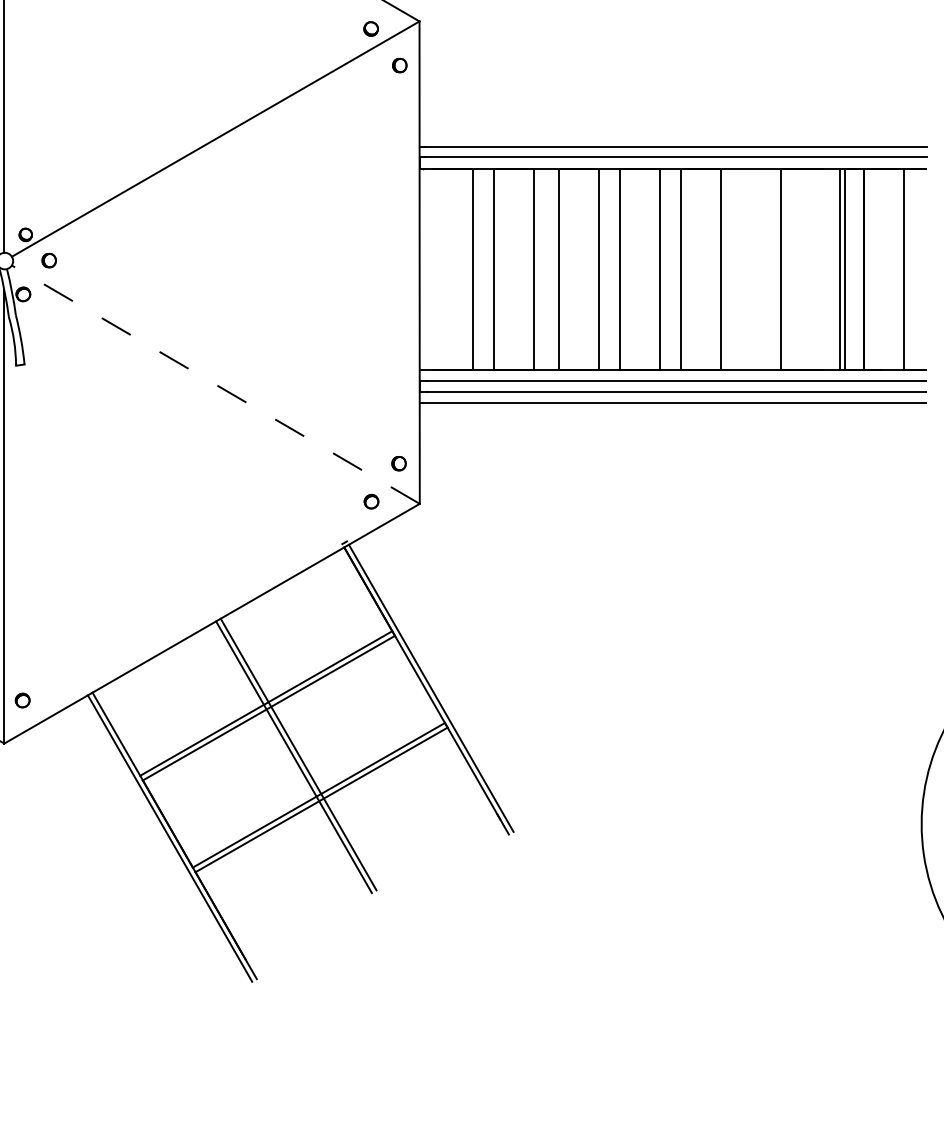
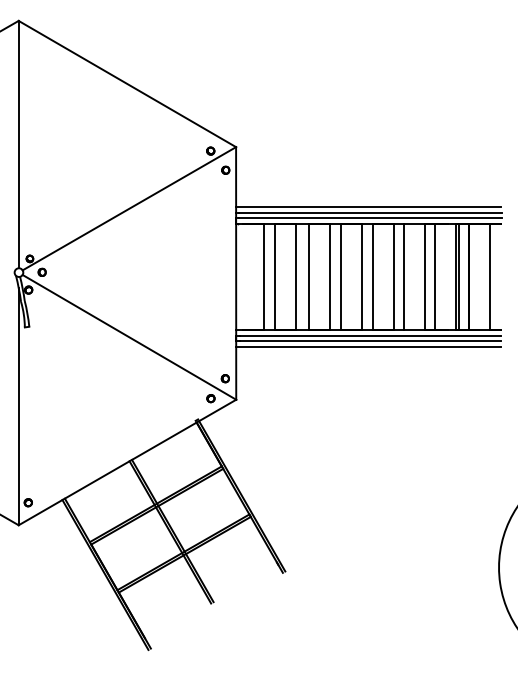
line: (672, 136) -> (368, 207), added
line: (741, 268) -> (404, 276), added
line: (800, 268) -> (435, 276), added
line: (215, 384) -> (129, 337), dashed -> solid

